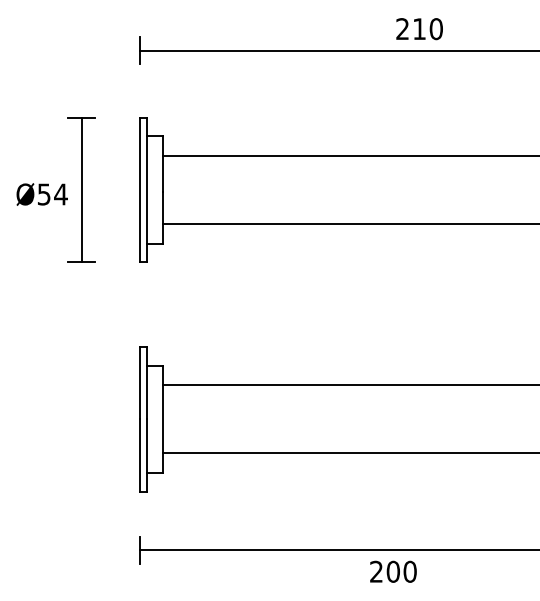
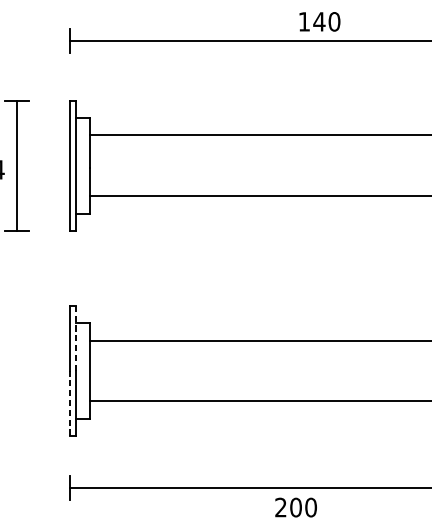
text: (411, 28) -> (312, 21), 210 -> 140
line: (147, 382) -> (75, 338), solid -> dashed
line: (140, 454) -> (69, 402), solid -> dashed

